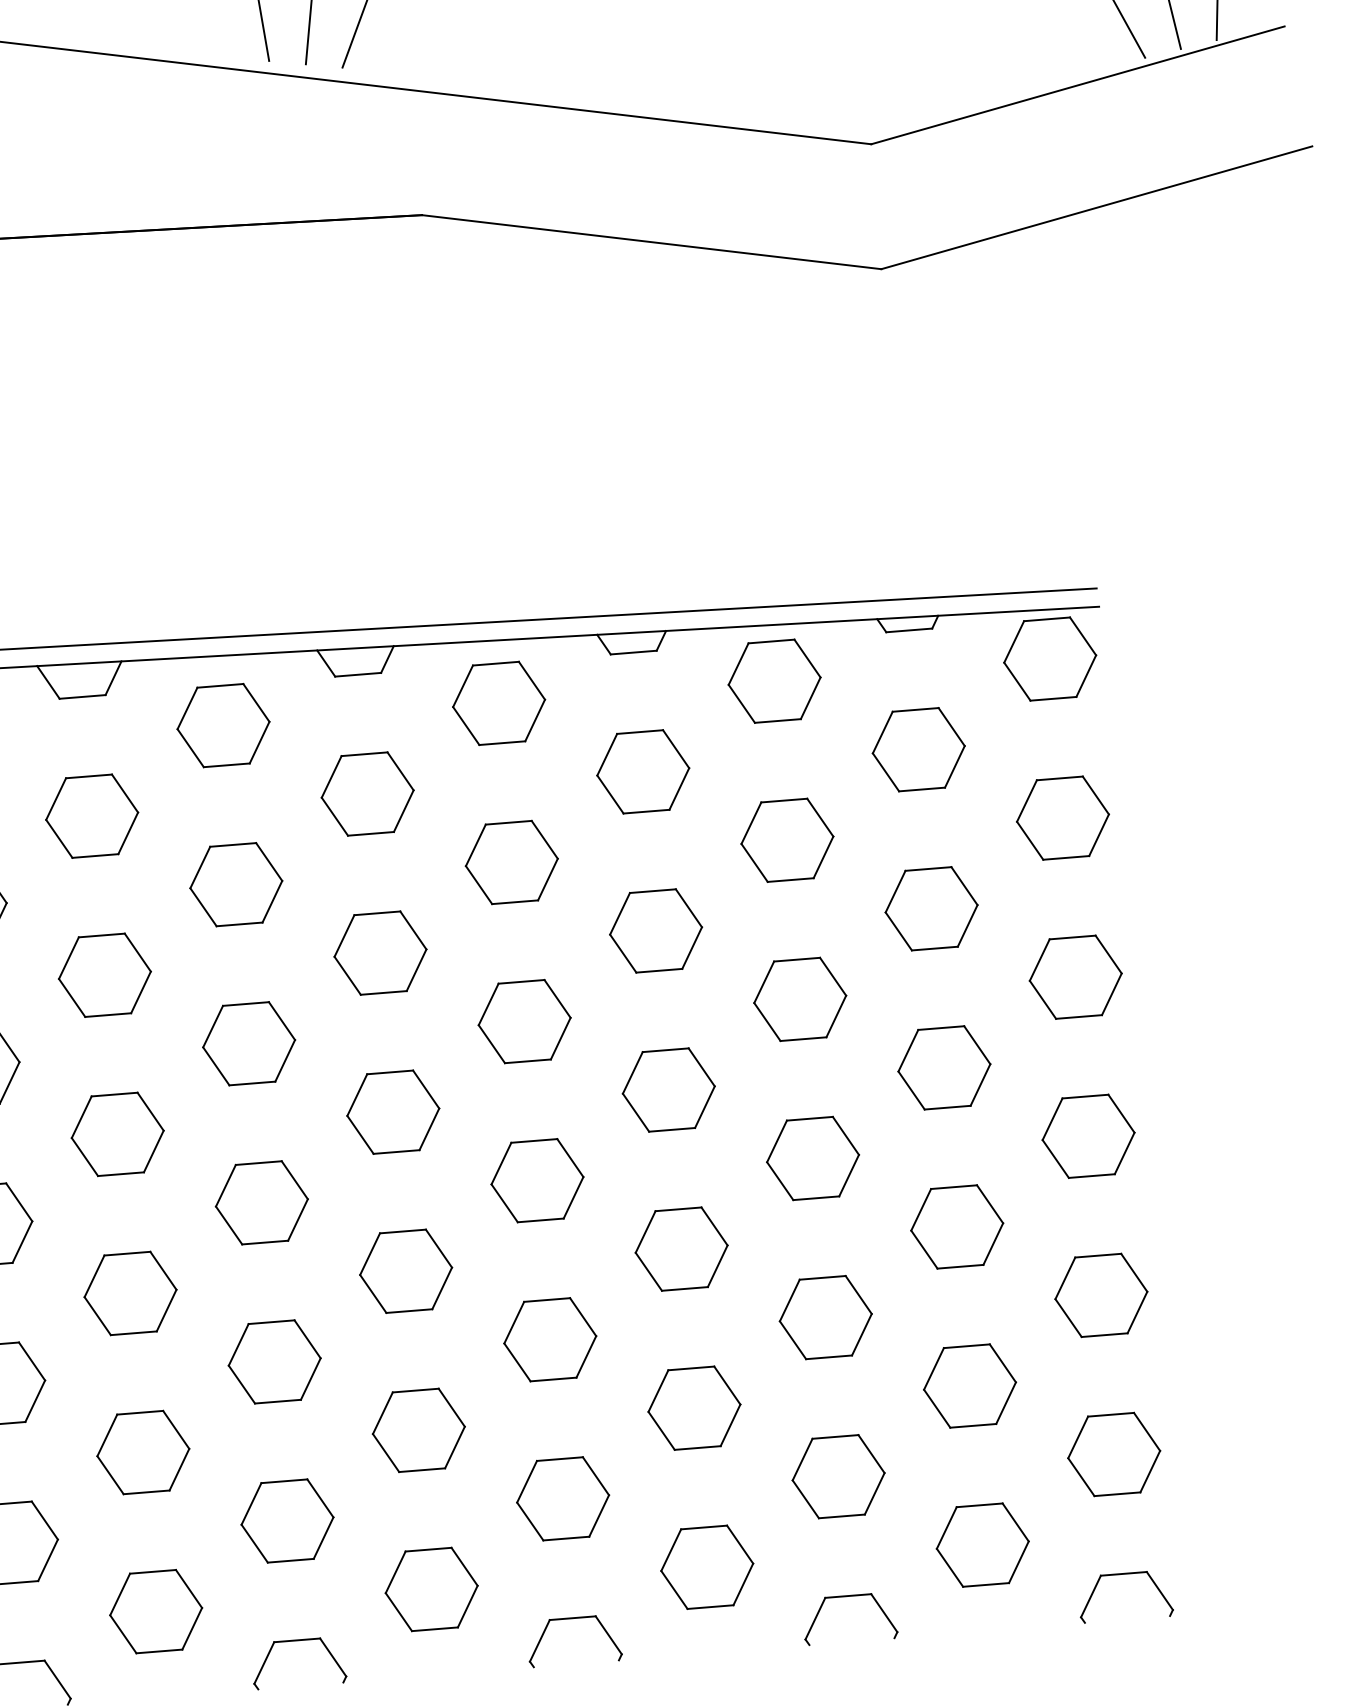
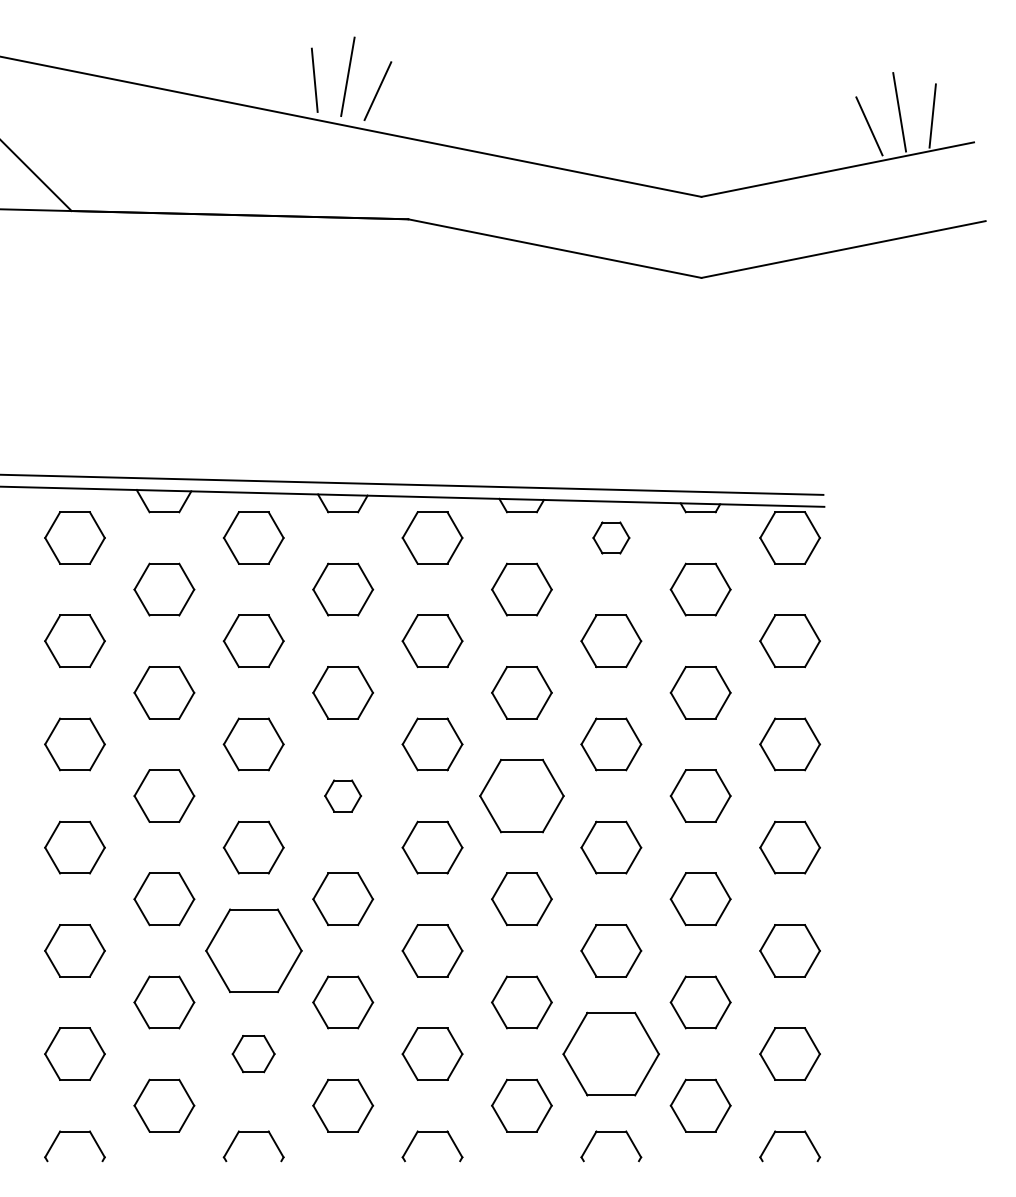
part: (774, 680) -> (611, 537), size x0.6
part: (668, 1089) -> (521, 795), size x1.4
part: (392, 1111) -> (342, 795), size x0.6
part: (274, 1361) -> (253, 950), size x1.6
part: (838, 1475) -> (611, 1053), size x1.6
part: (287, 1520) -> (253, 1053), size x0.7

